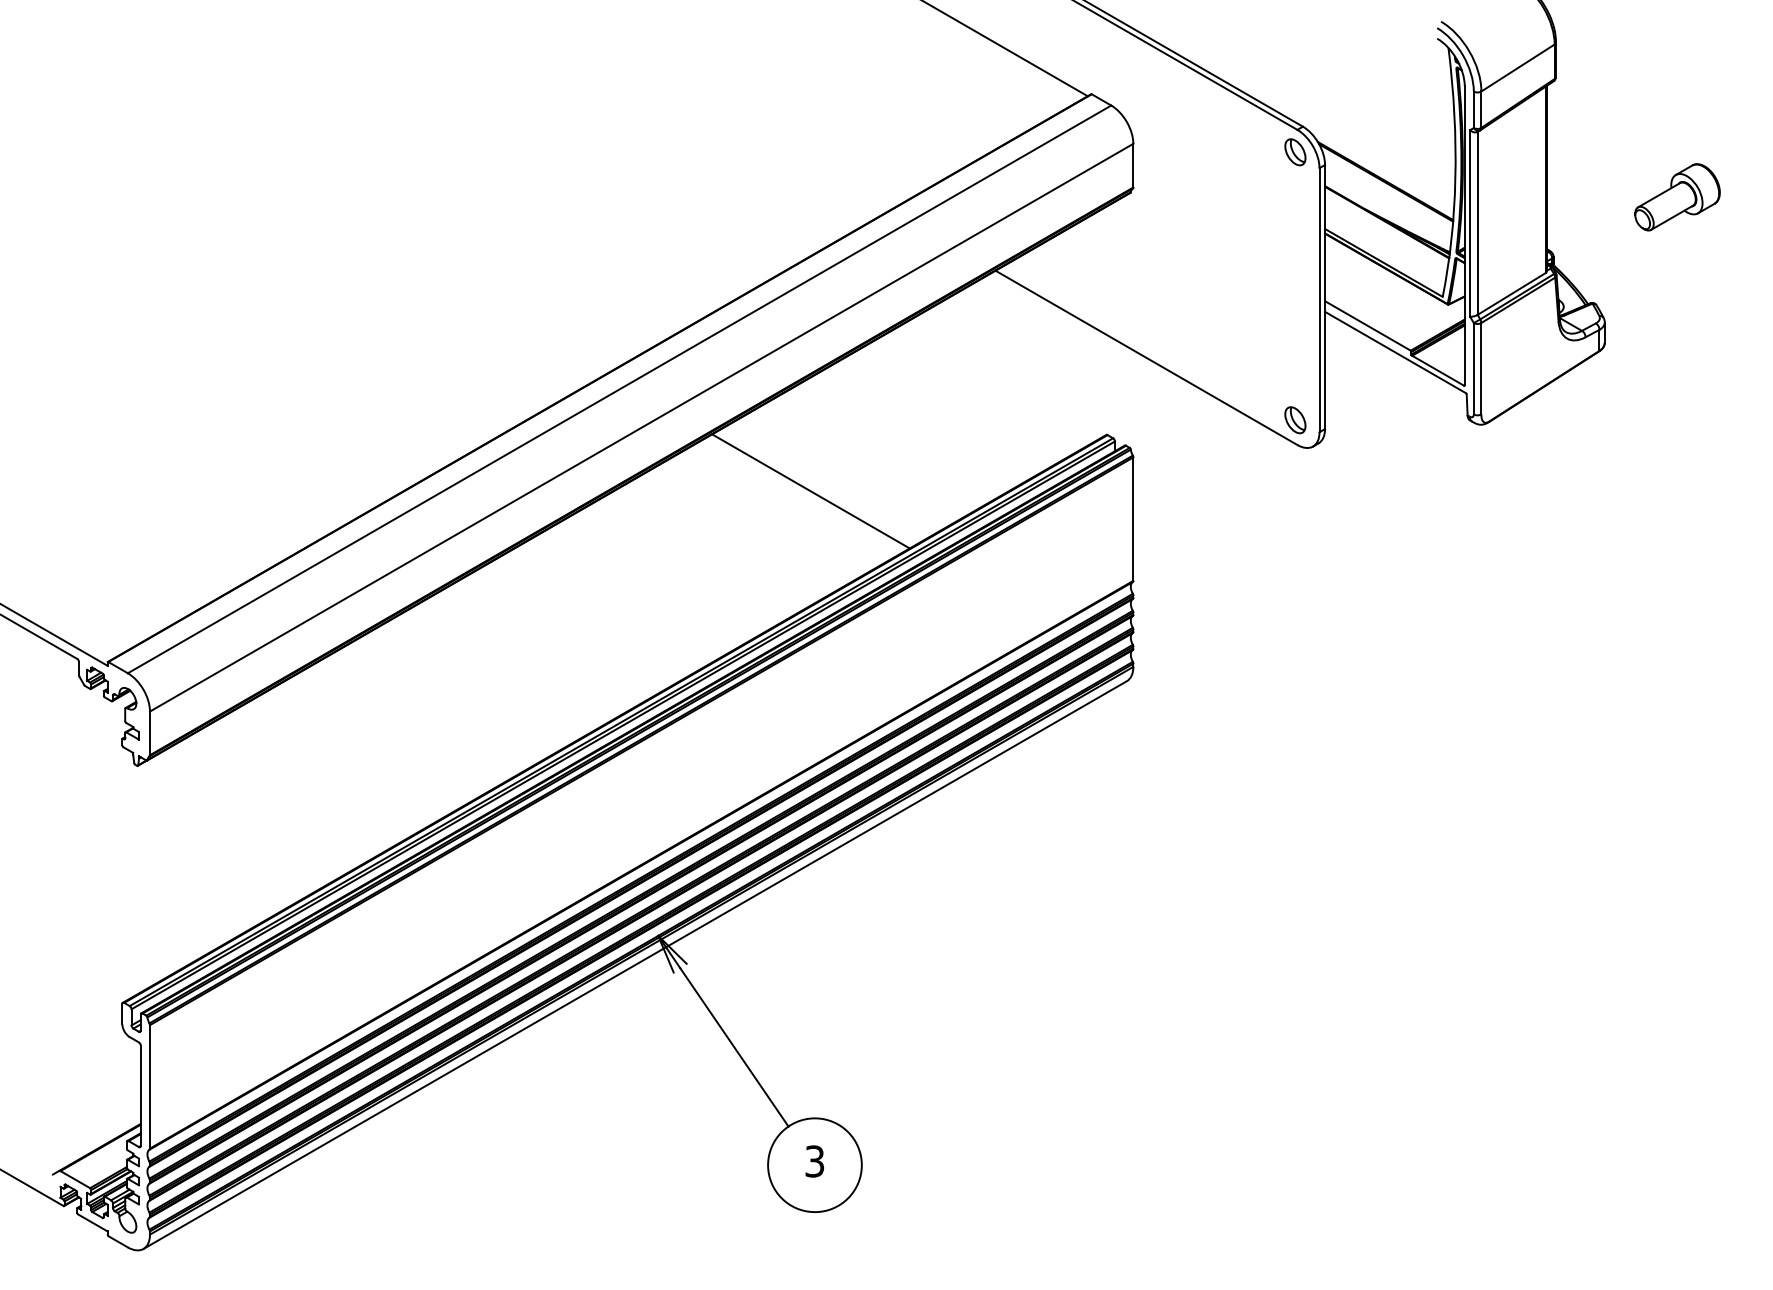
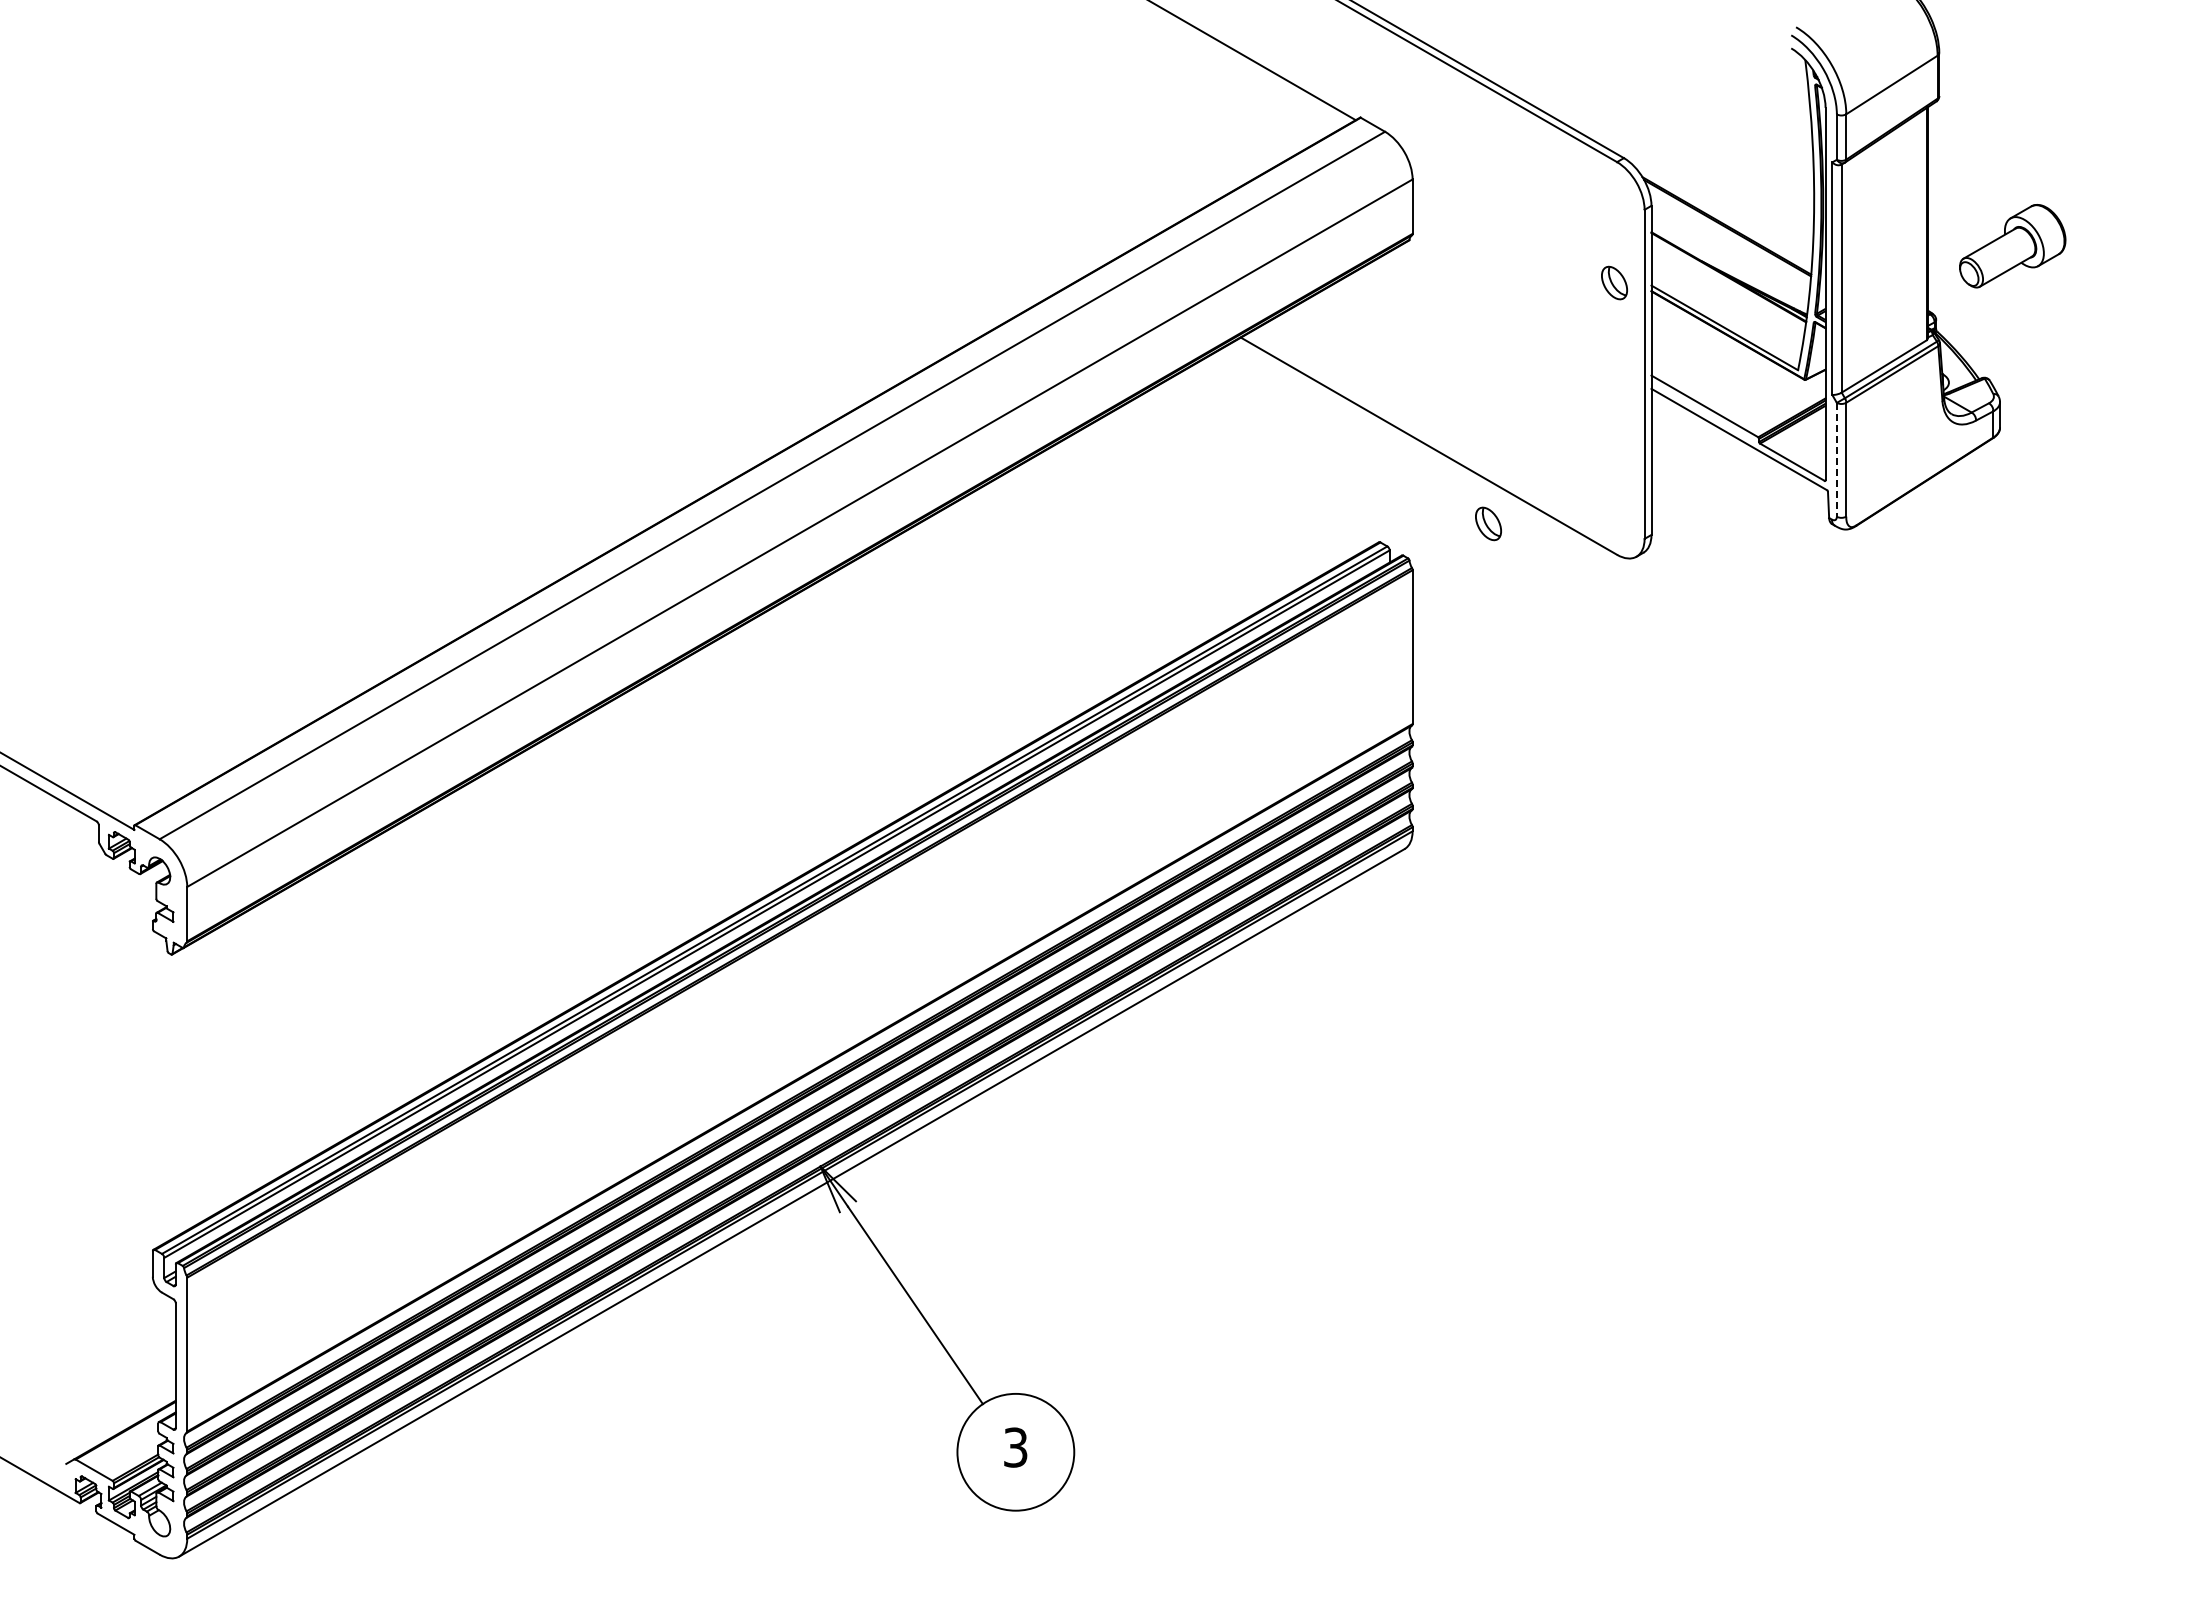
part: (1295, 151) -> (1614, 282), moved
part: (1677, 197) -> (2012, 246), moved
line: (1473, 368) -> (1836, 459), solid -> dashed
part: (1295, 419) -> (1488, 523), moved
line: (810, 491) -> (1010, 612), removed

